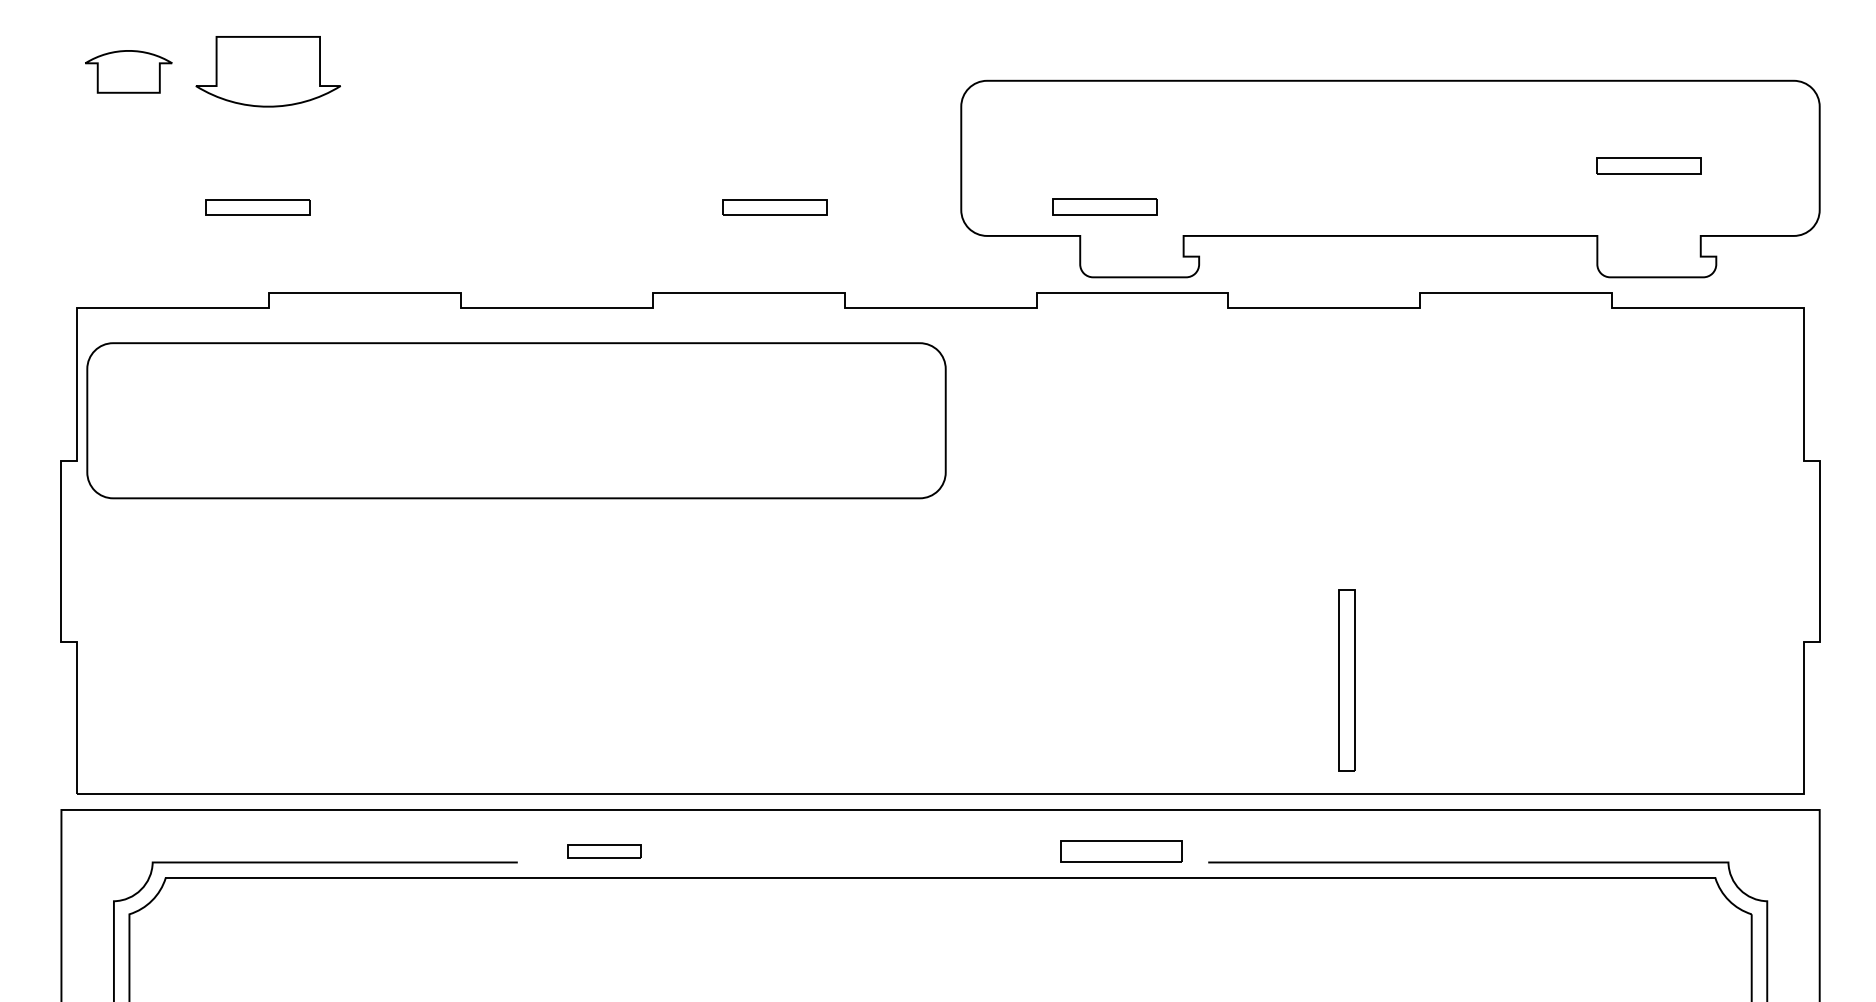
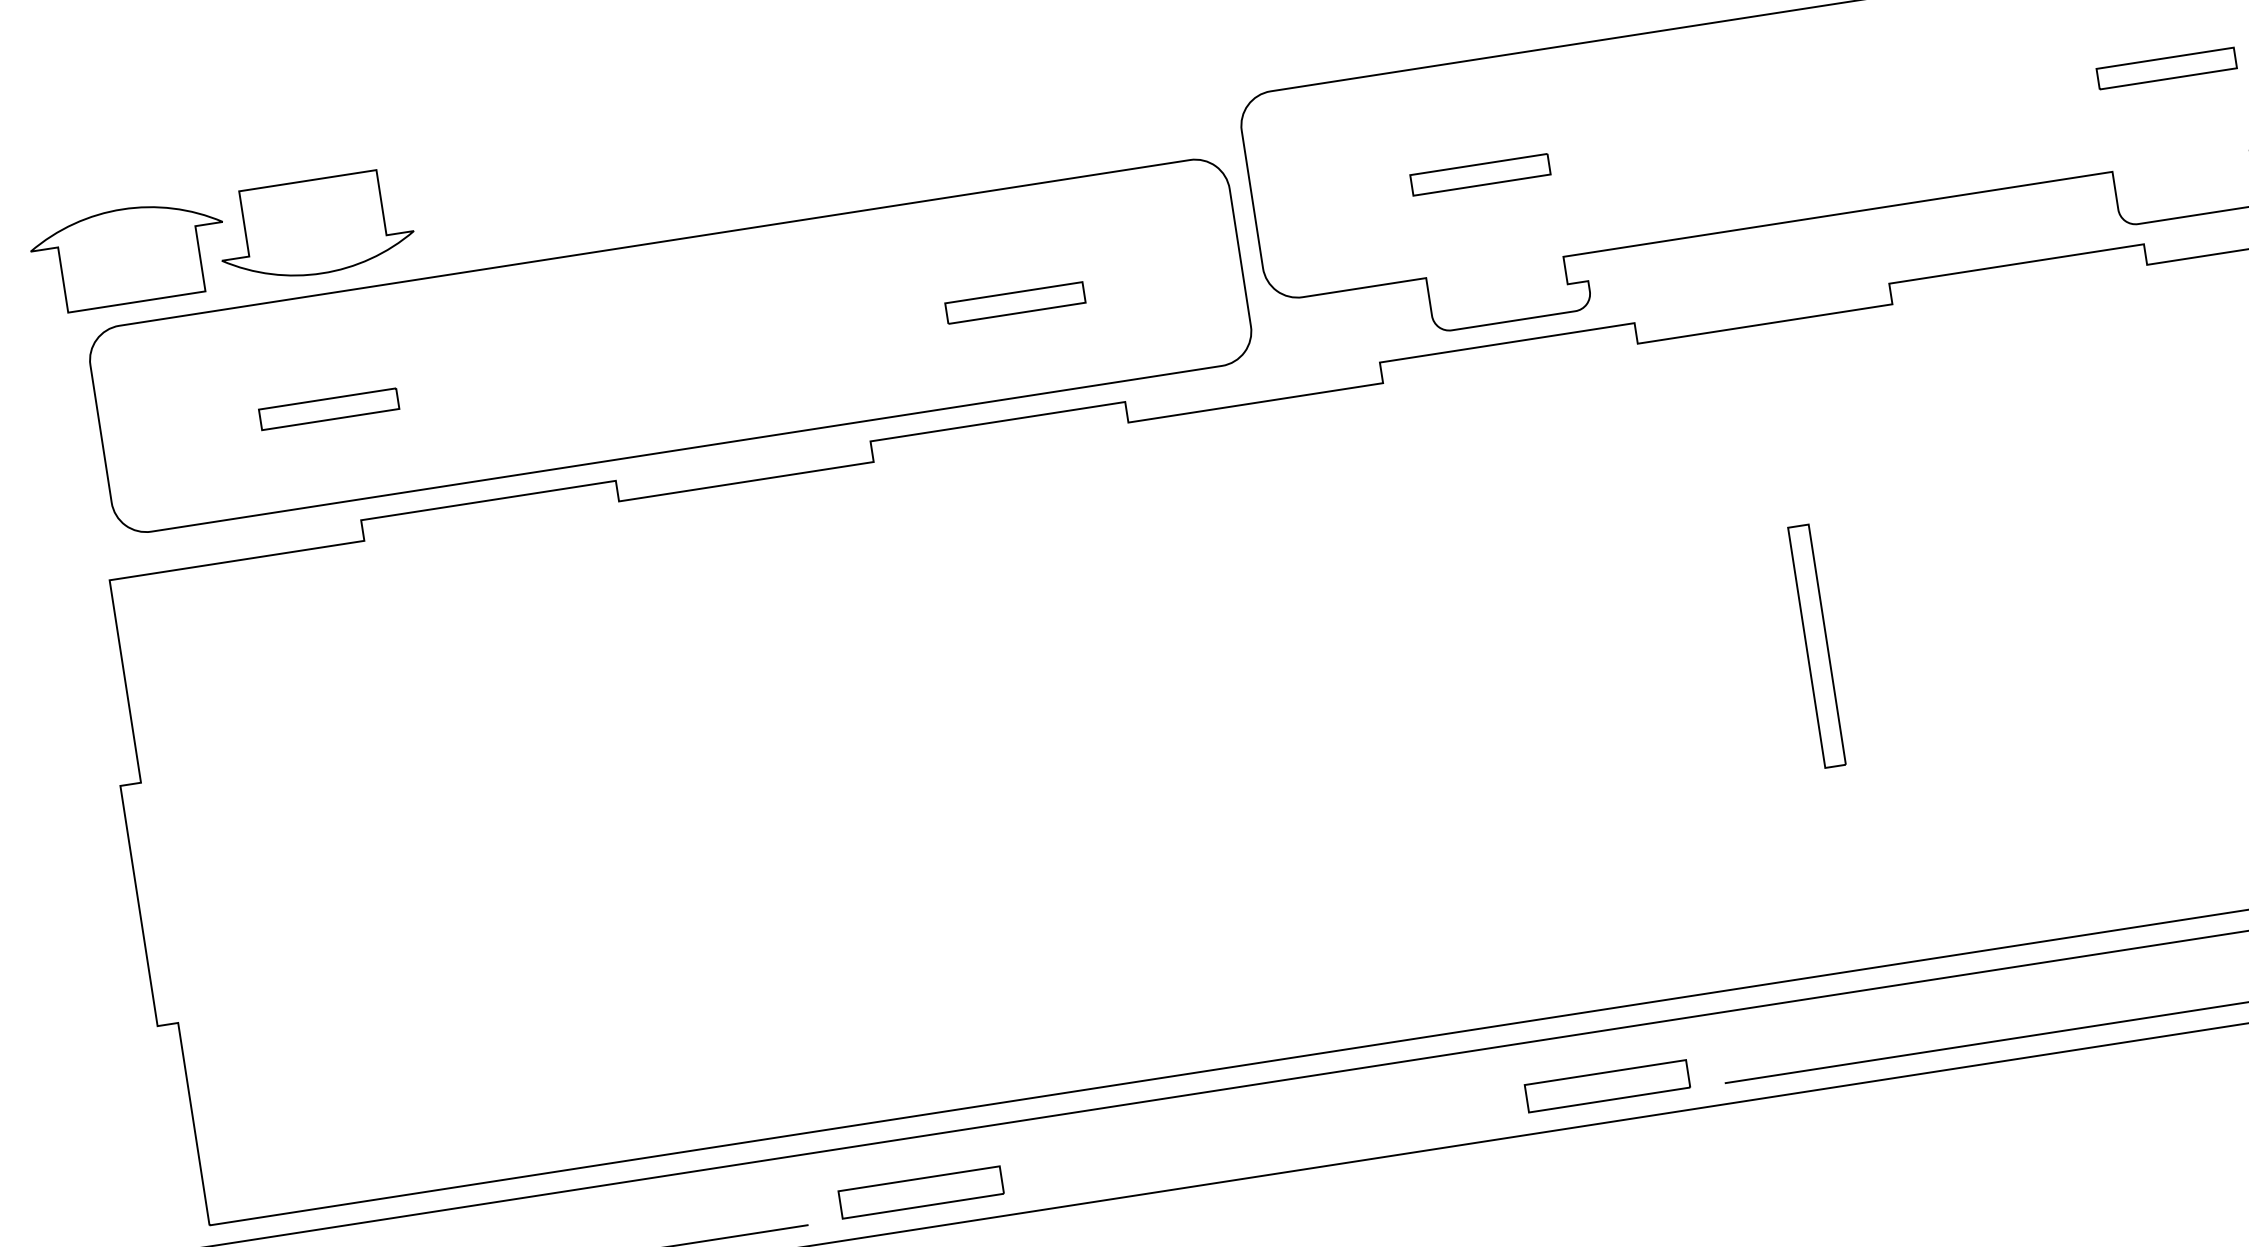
part: (128, 71) -> (129, 255), size x1.67
part: (1104, 206) -> (1479, 174), moved
part: (516, 420) -> (670, 345), moved
part: (1346, 680) -> (1816, 646), moved
part: (604, 851) -> (921, 1192), size x1.67

